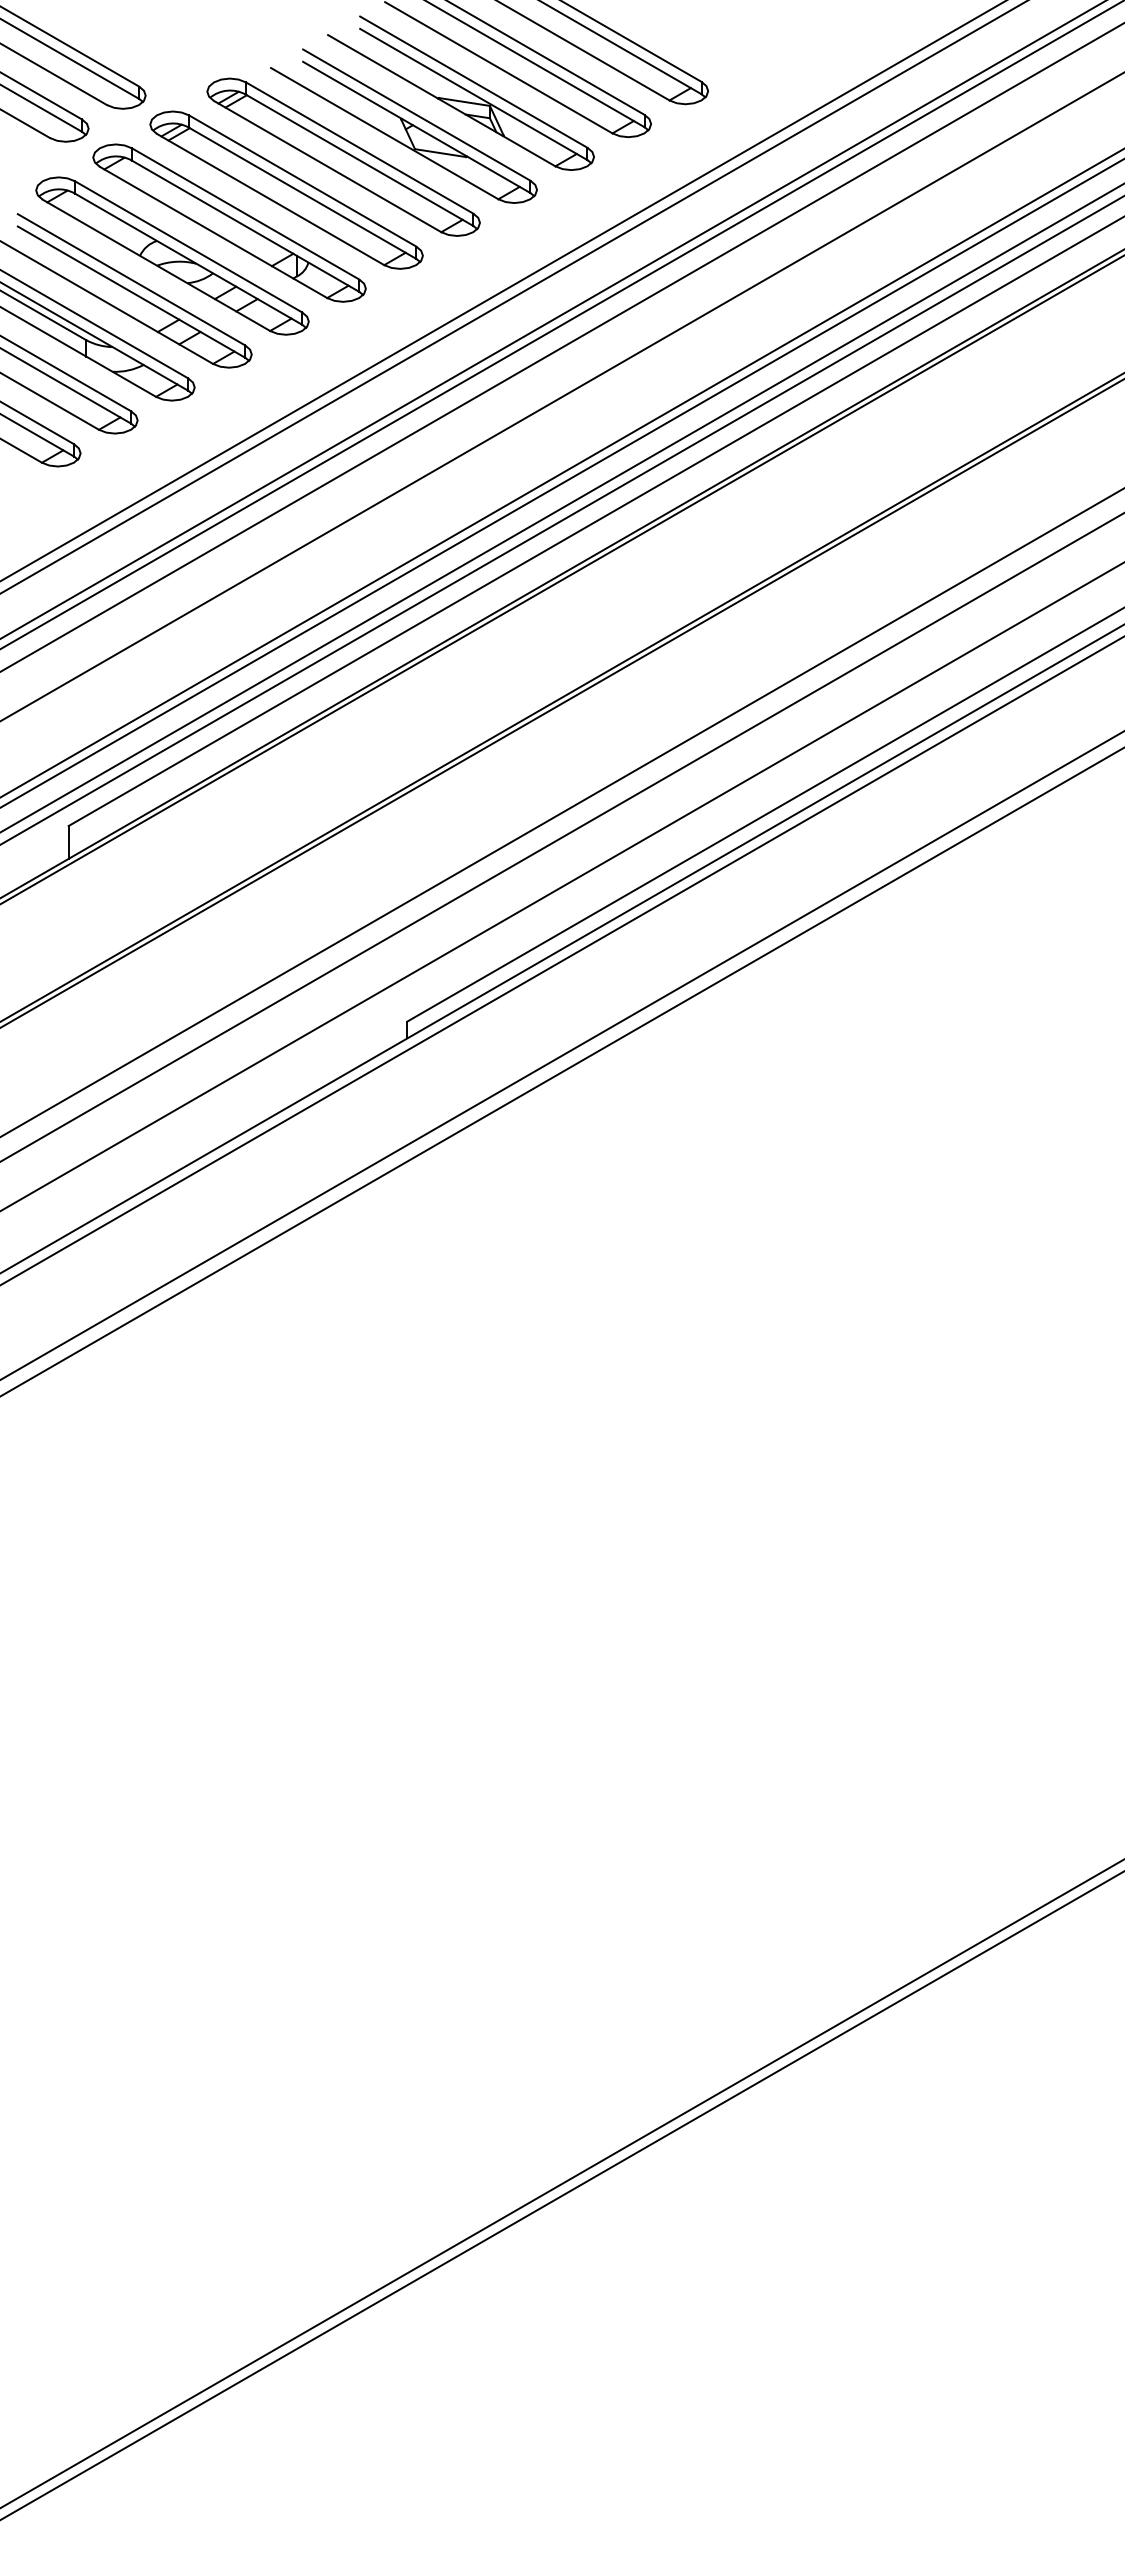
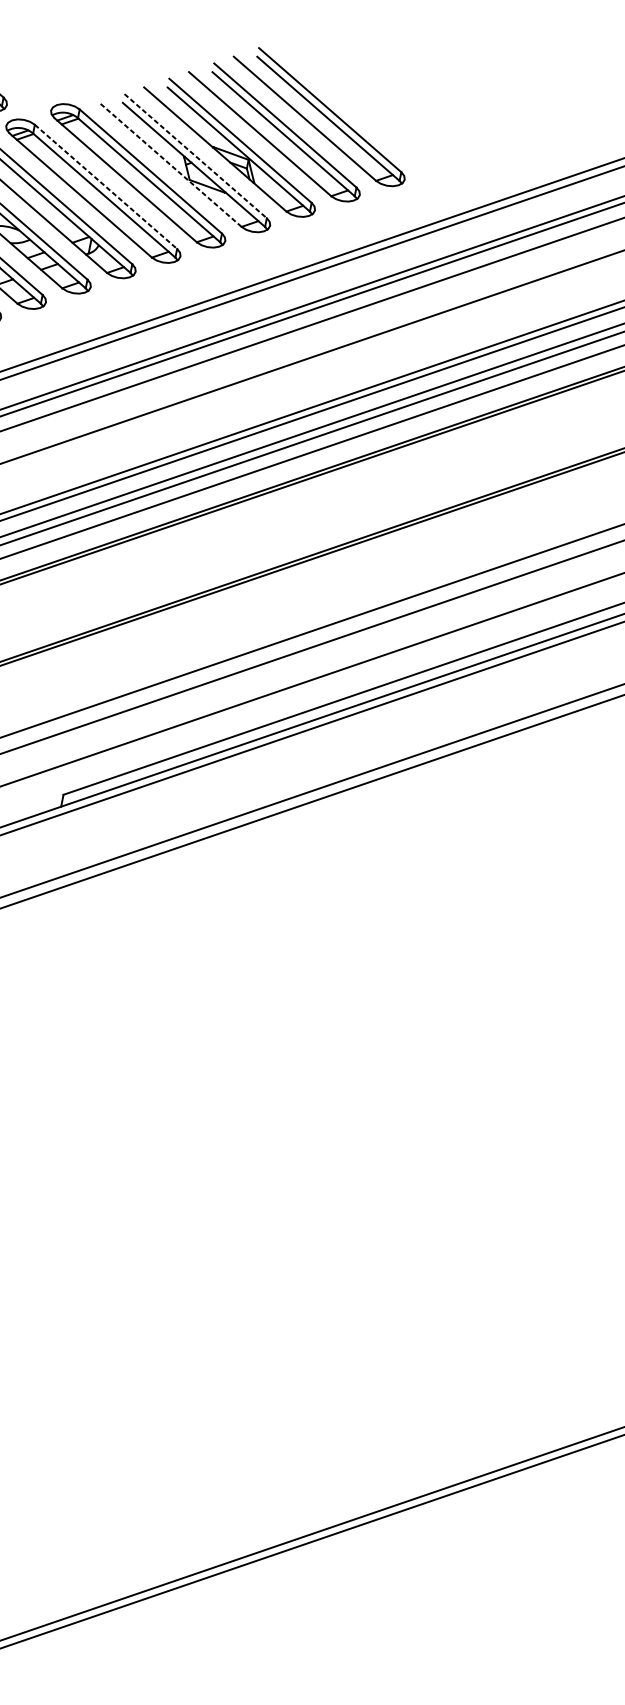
line: (417, 115) -> (196, 156), solid -> dashed
line: (384, 133) -> (170, 164), solid -> dashed
line: (303, 181) -> (106, 187), solid -> dashed

